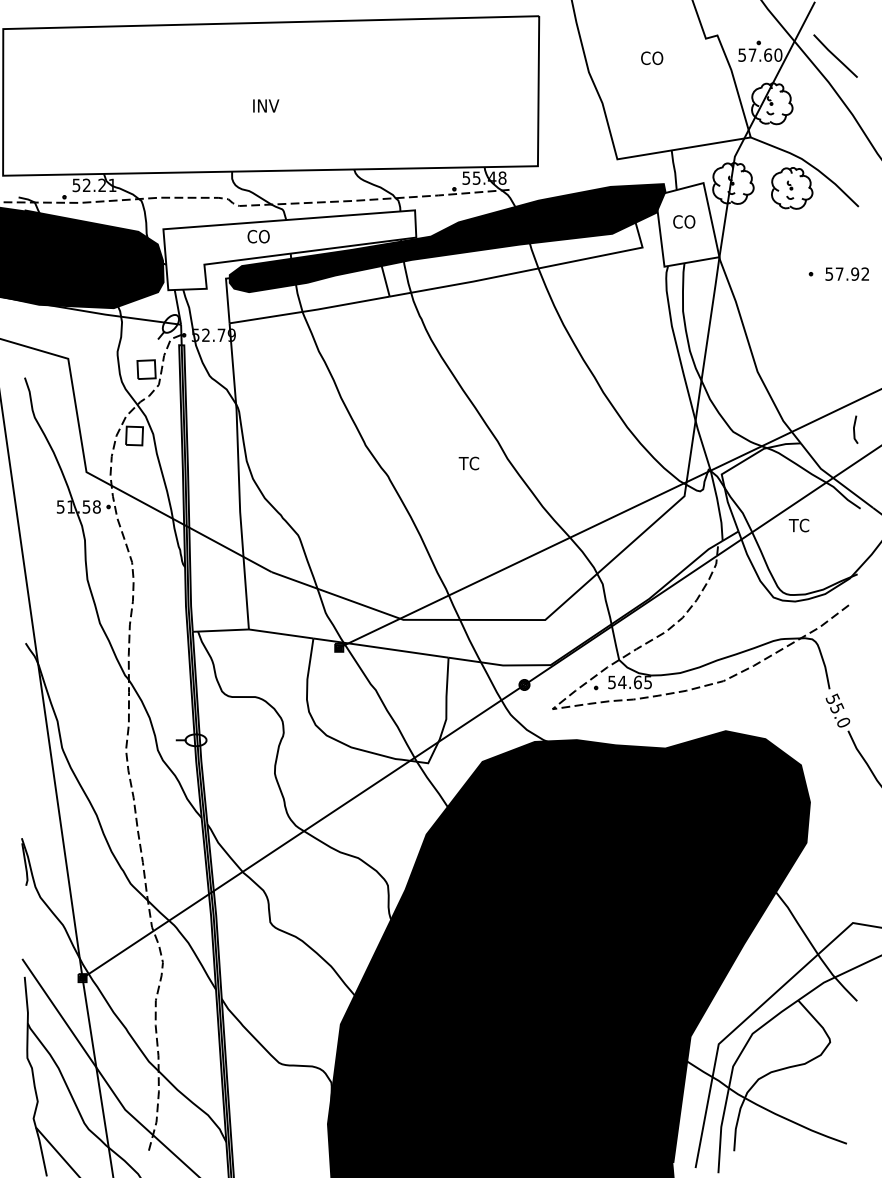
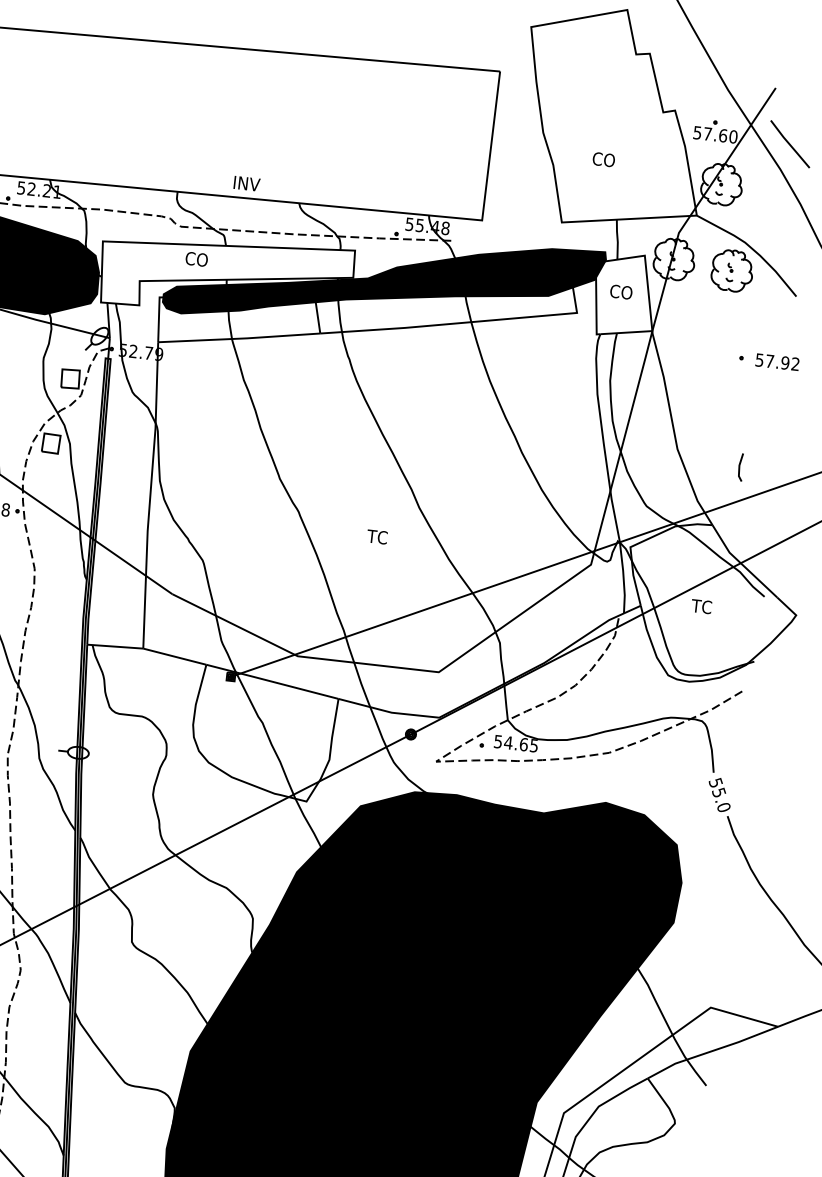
text: (652, 57) -> (604, 158), moved
text: (266, 105) -> (247, 183), moved
line: (854, 429) -> (739, 467), moved
text: (468, 463) -> (376, 536), moved

